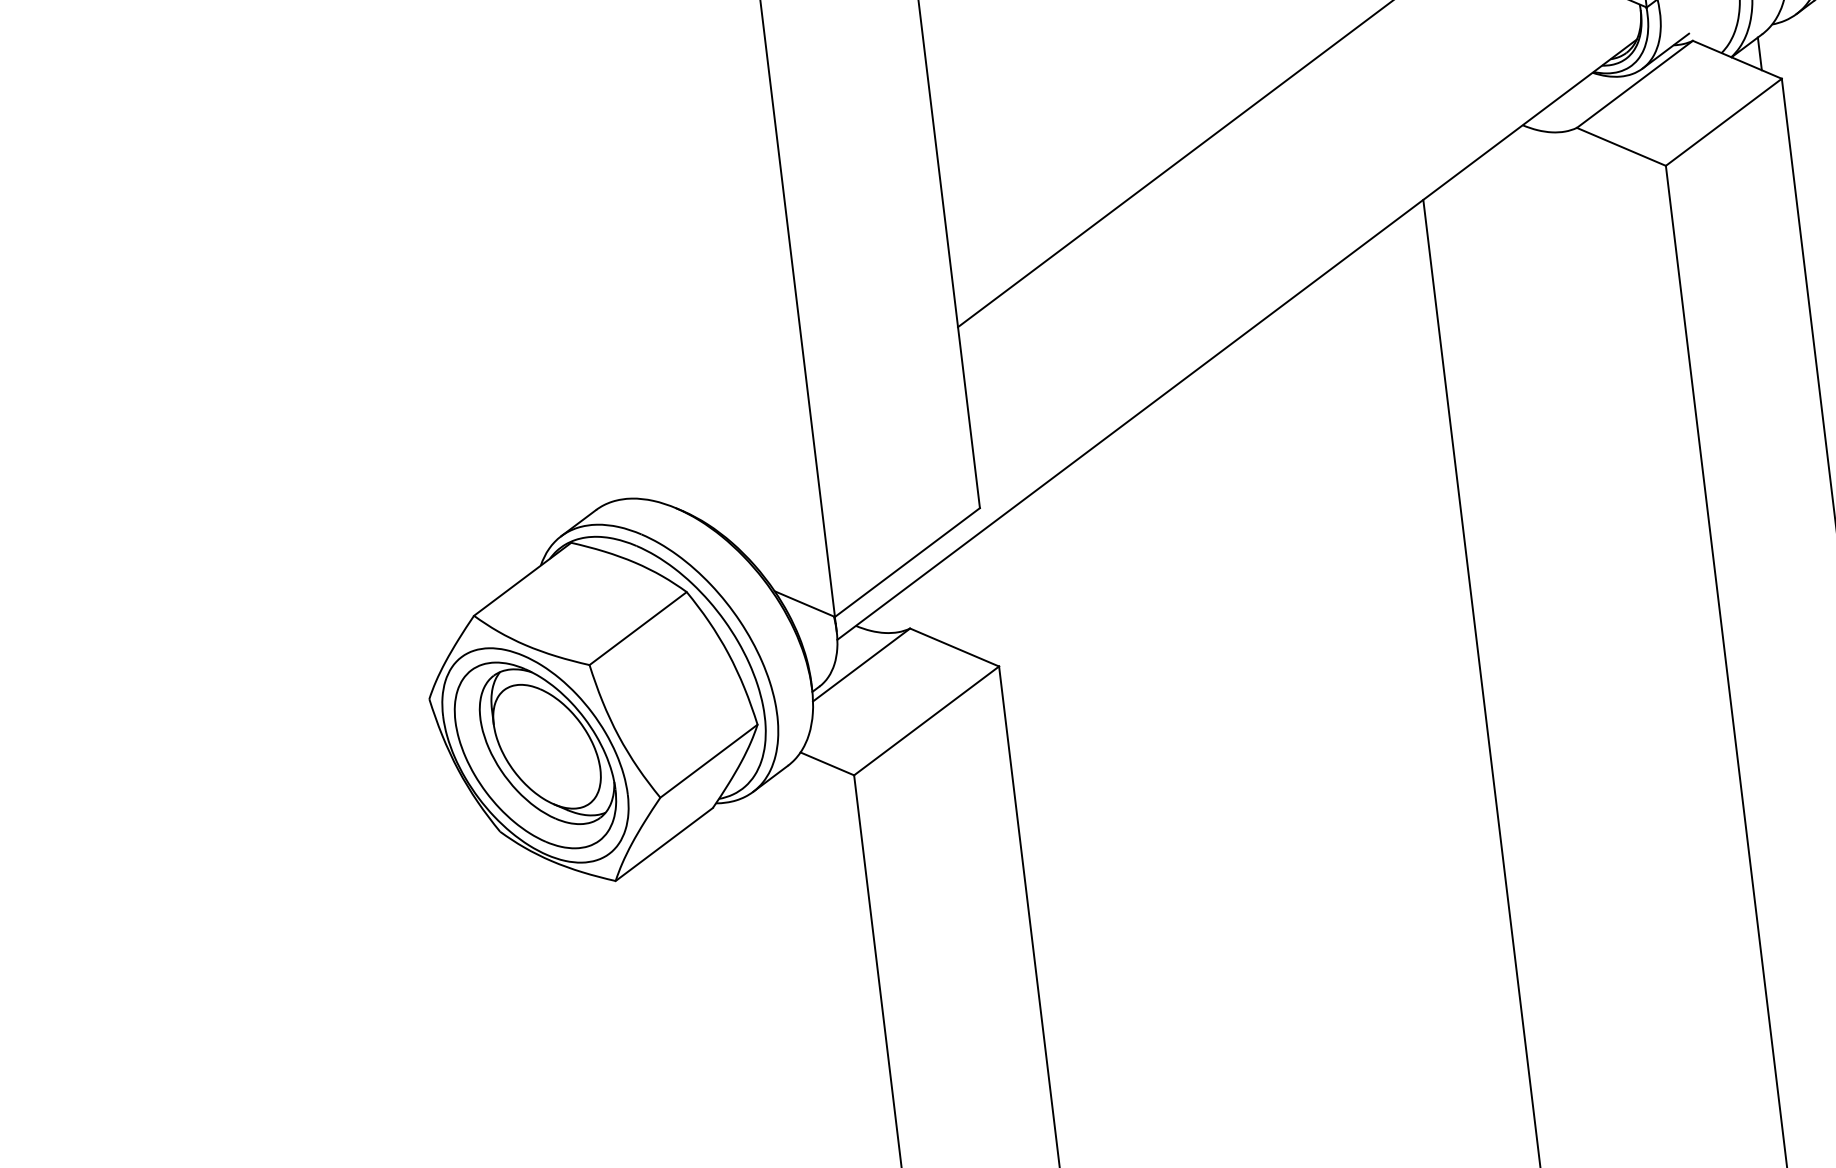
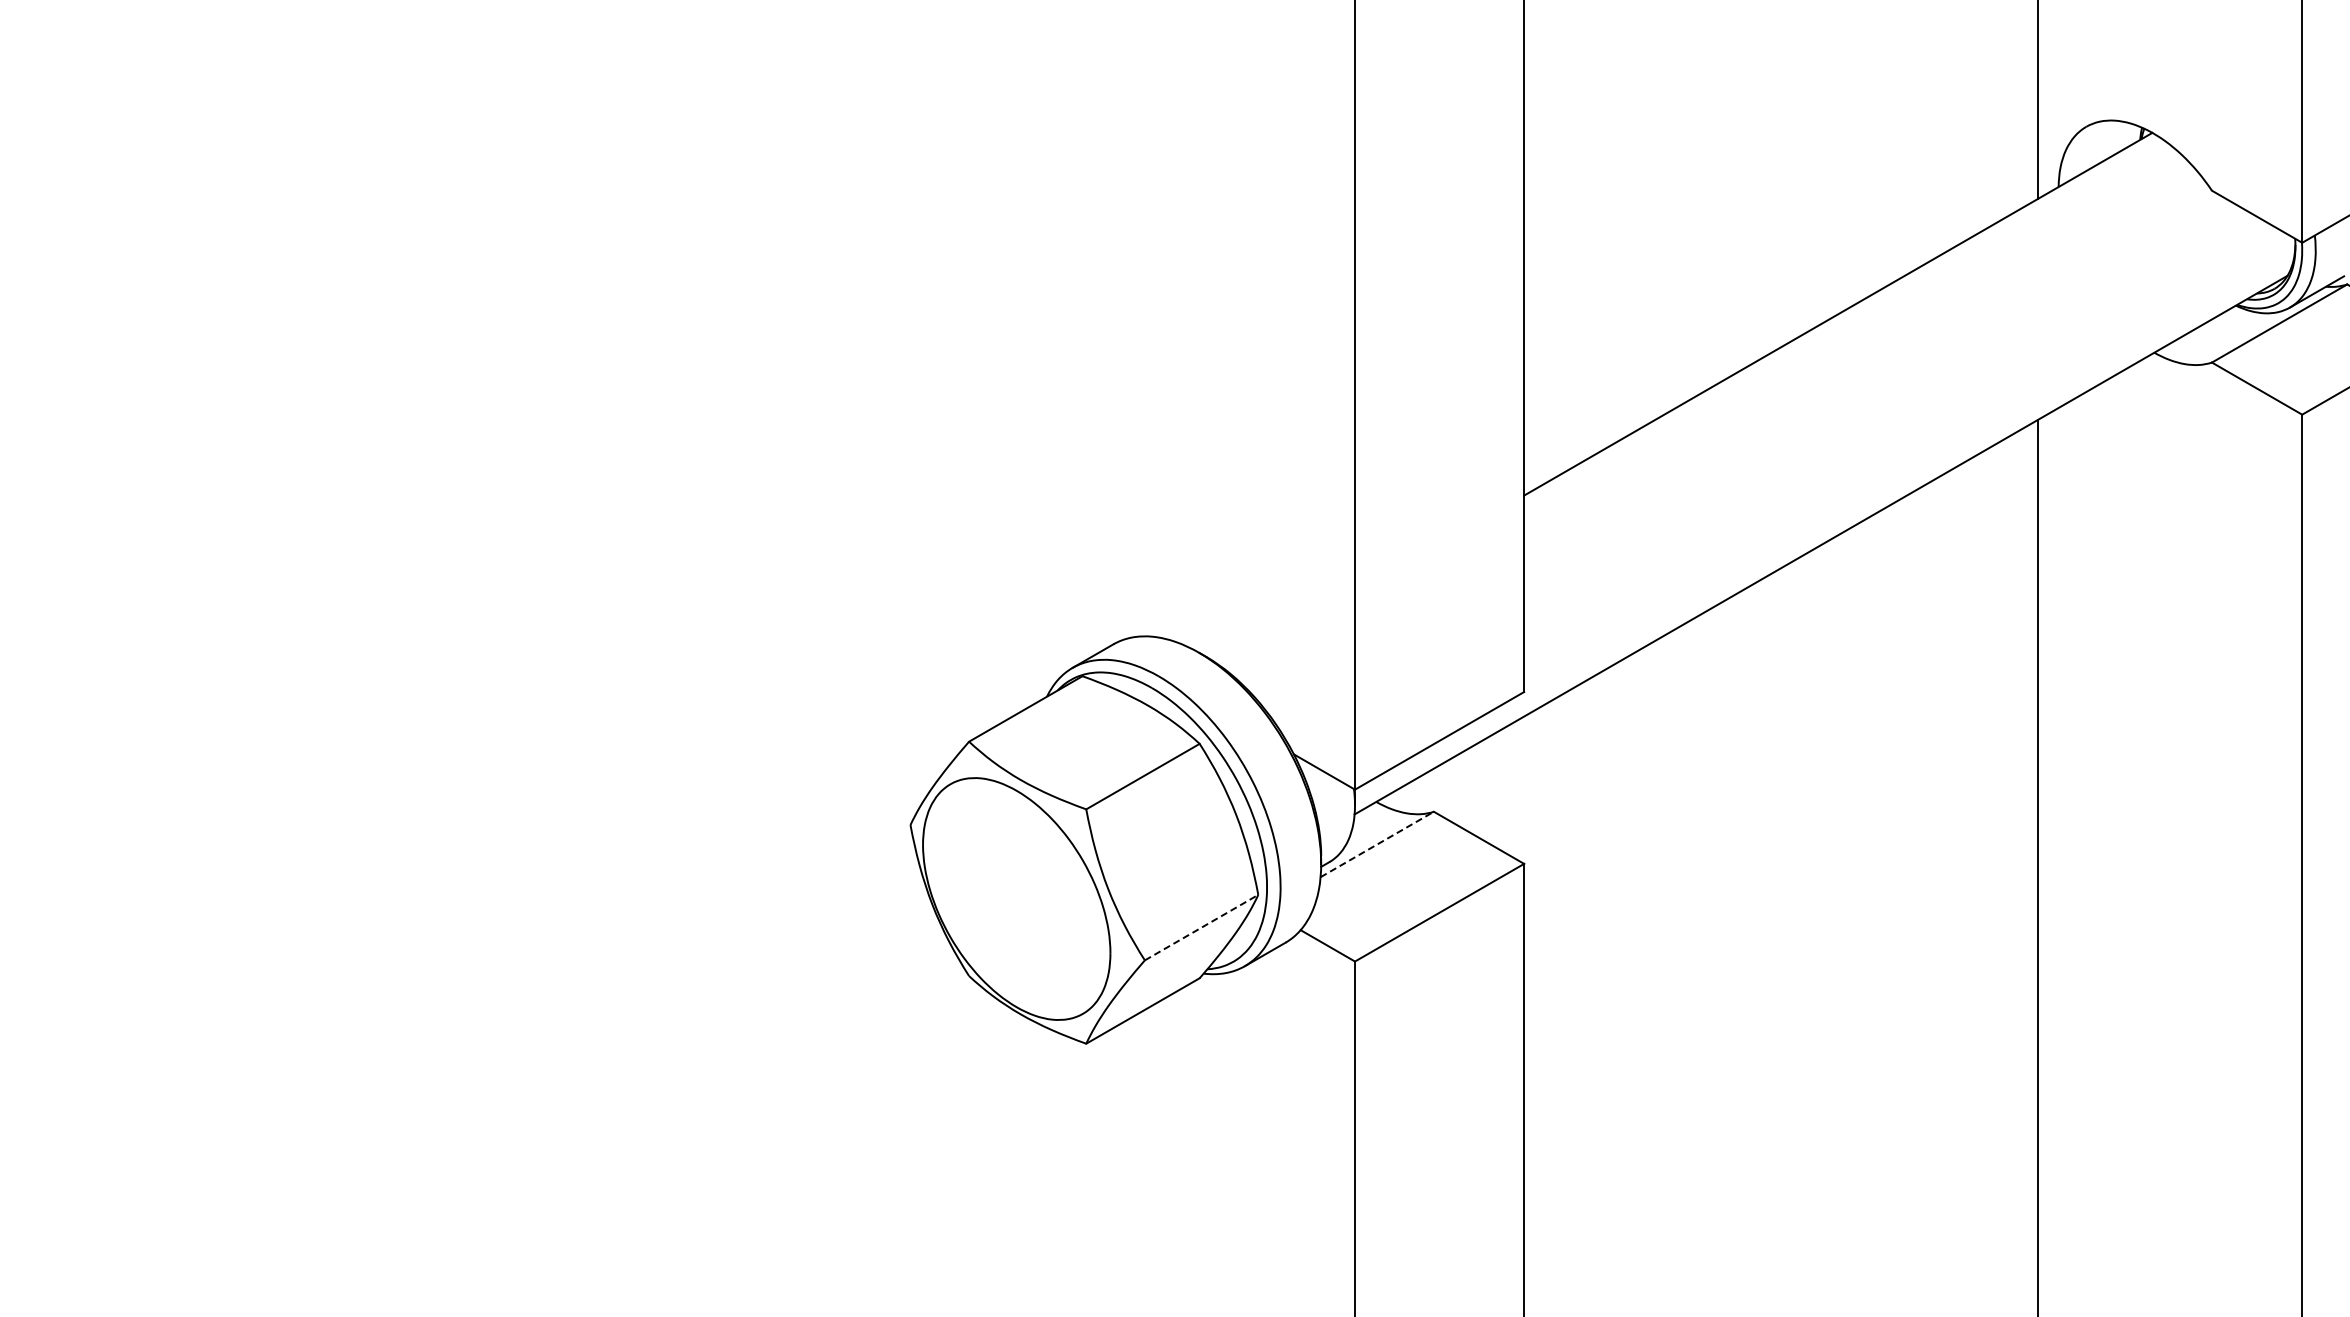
line: (861, 664) -> (1377, 844), solid -> dashed
part: (535, 754) -> (1016, 898), removed
line: (709, 760) -> (1202, 927), solid -> dashed

